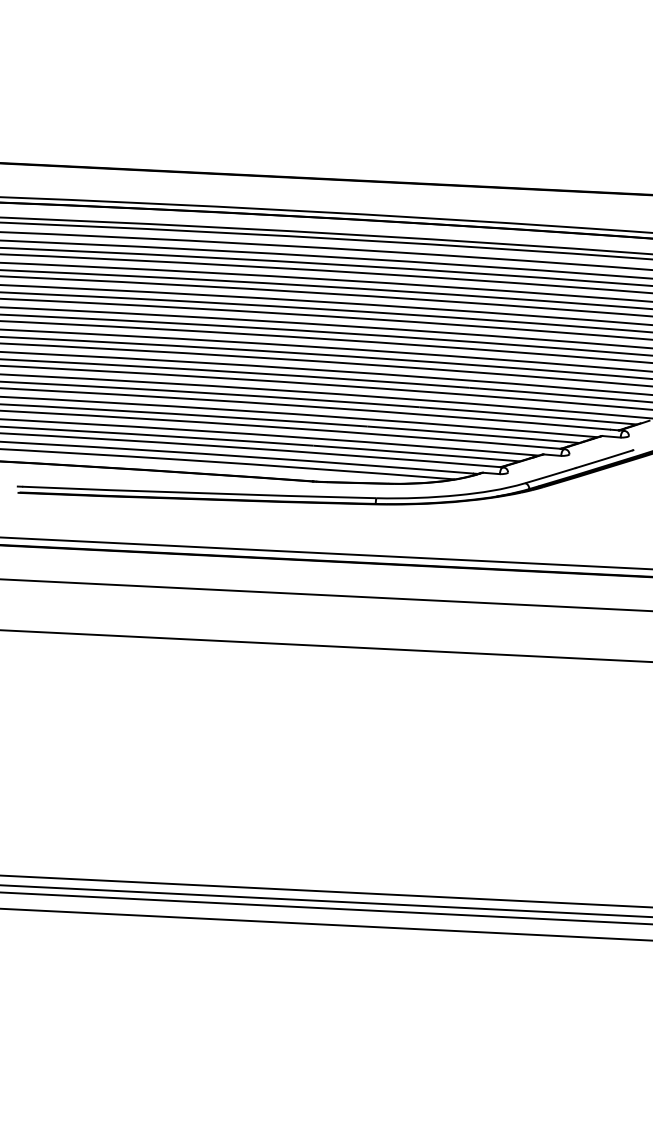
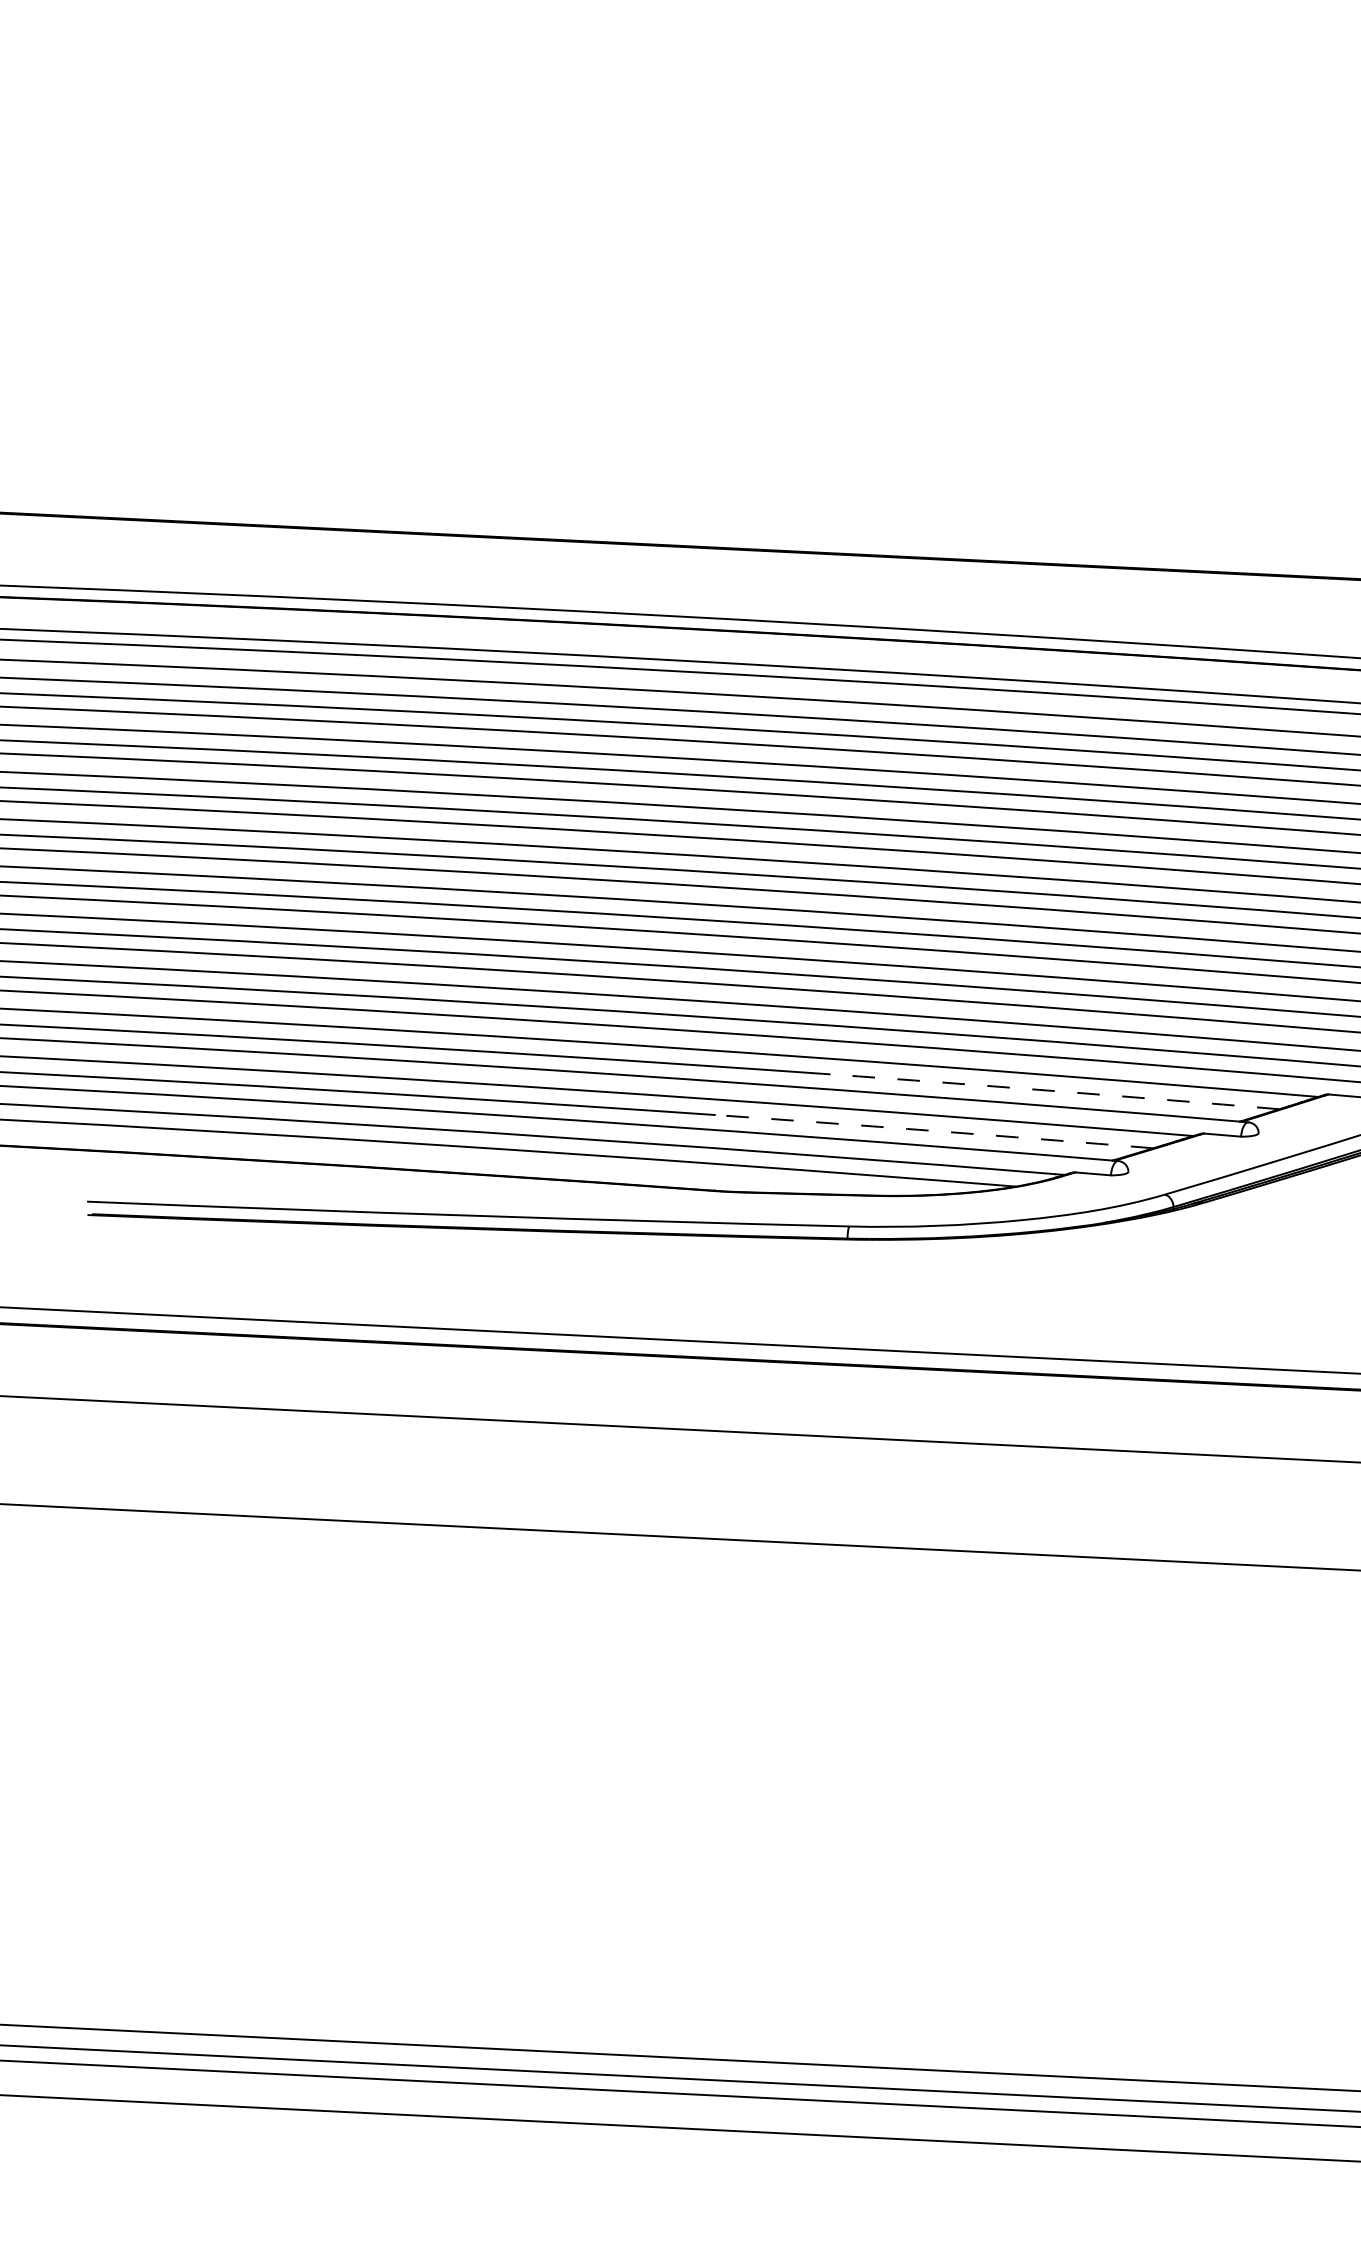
arc: (473, 434) -> (1055, 1091), solid -> dashed
arc: (416, 453) -> (934, 1131), solid -> dashed

